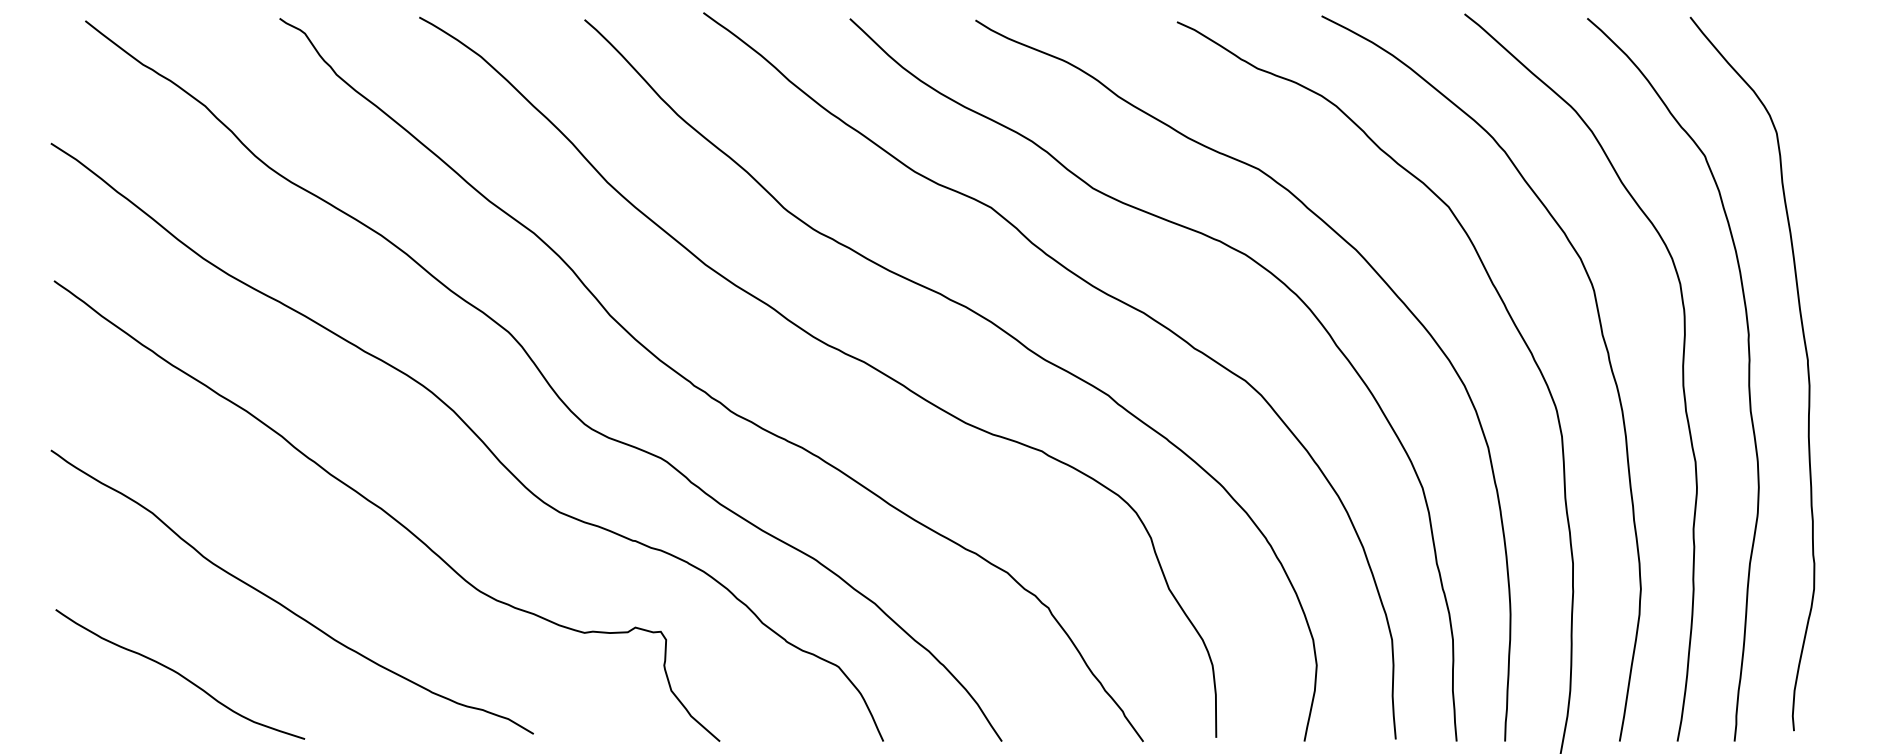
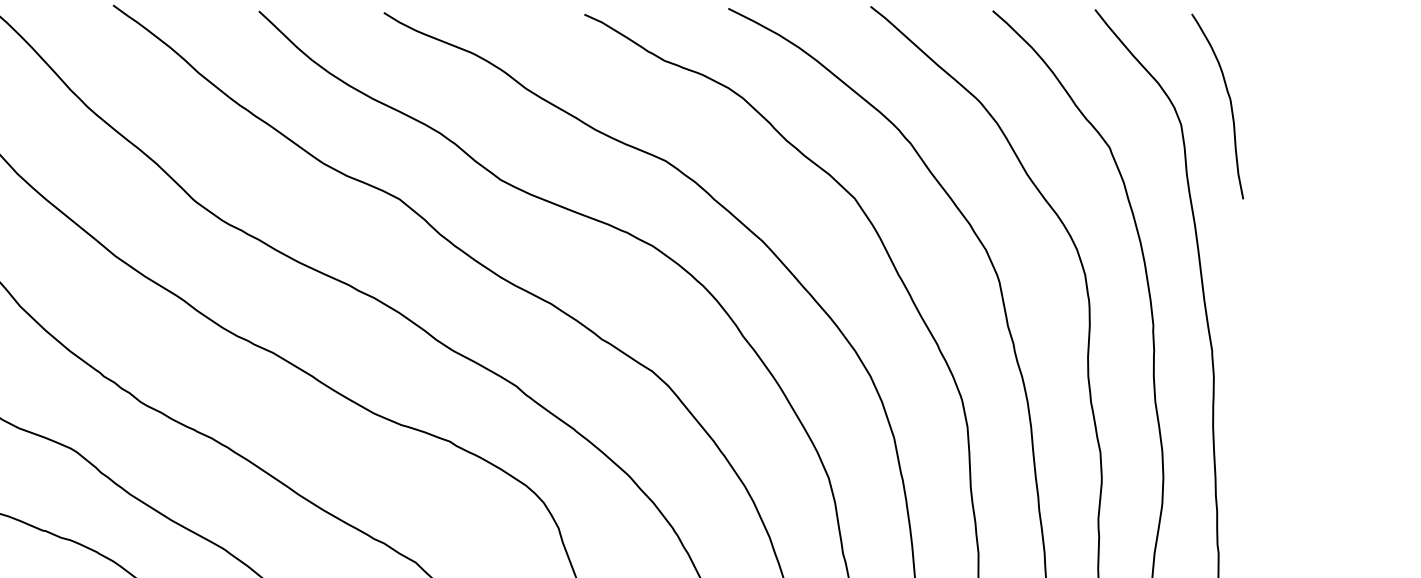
curve: (1825, 110) -> (1229, 102), added

